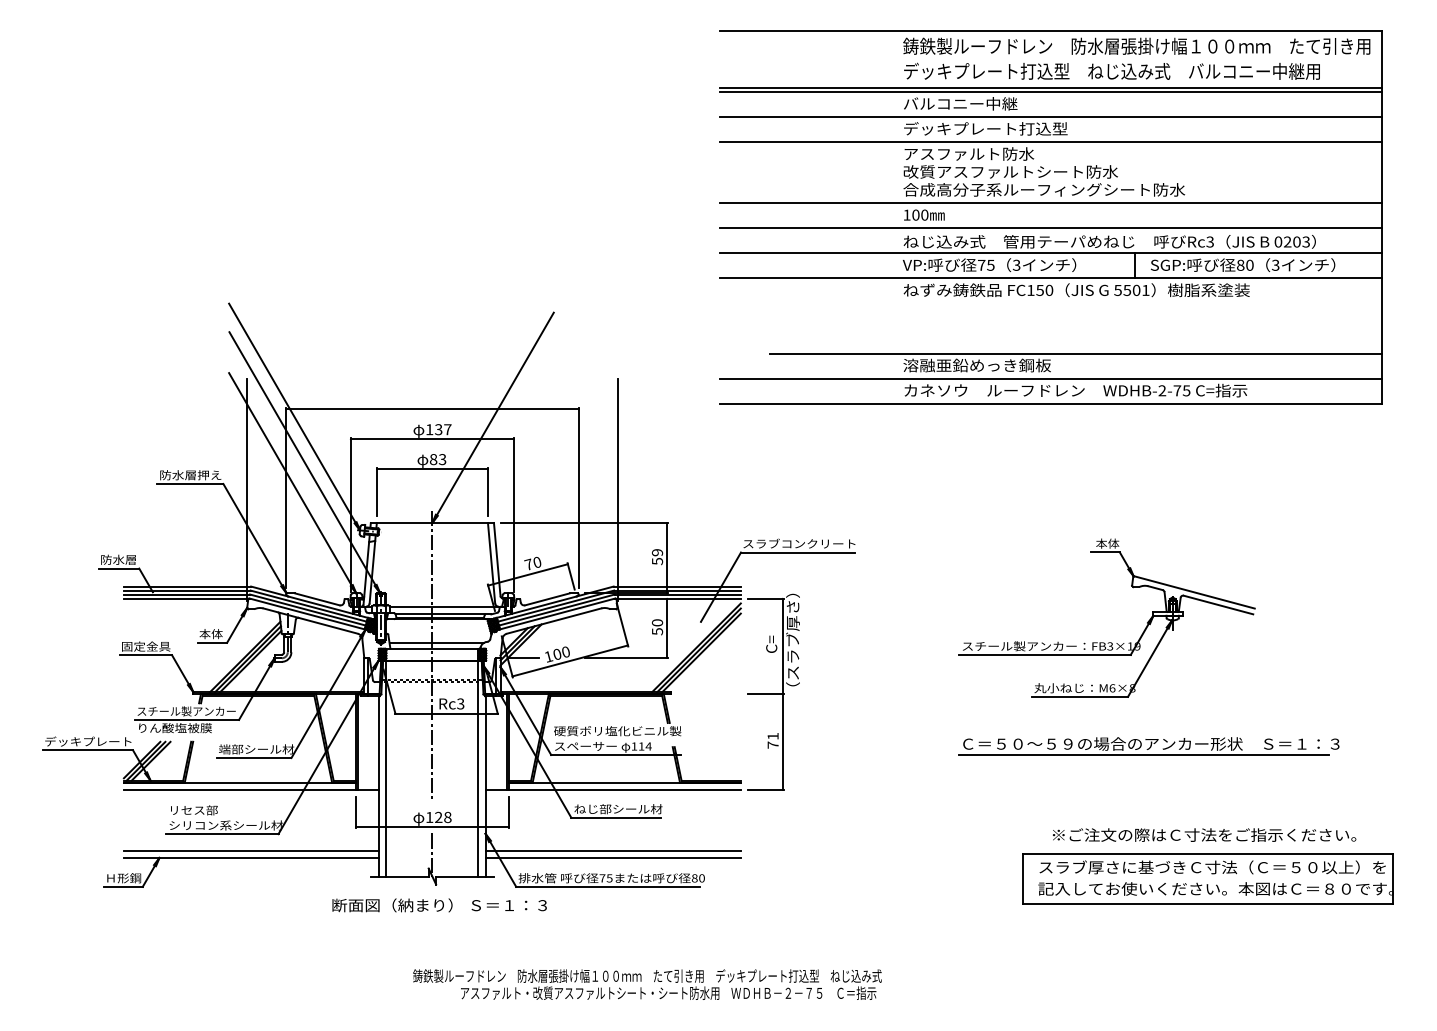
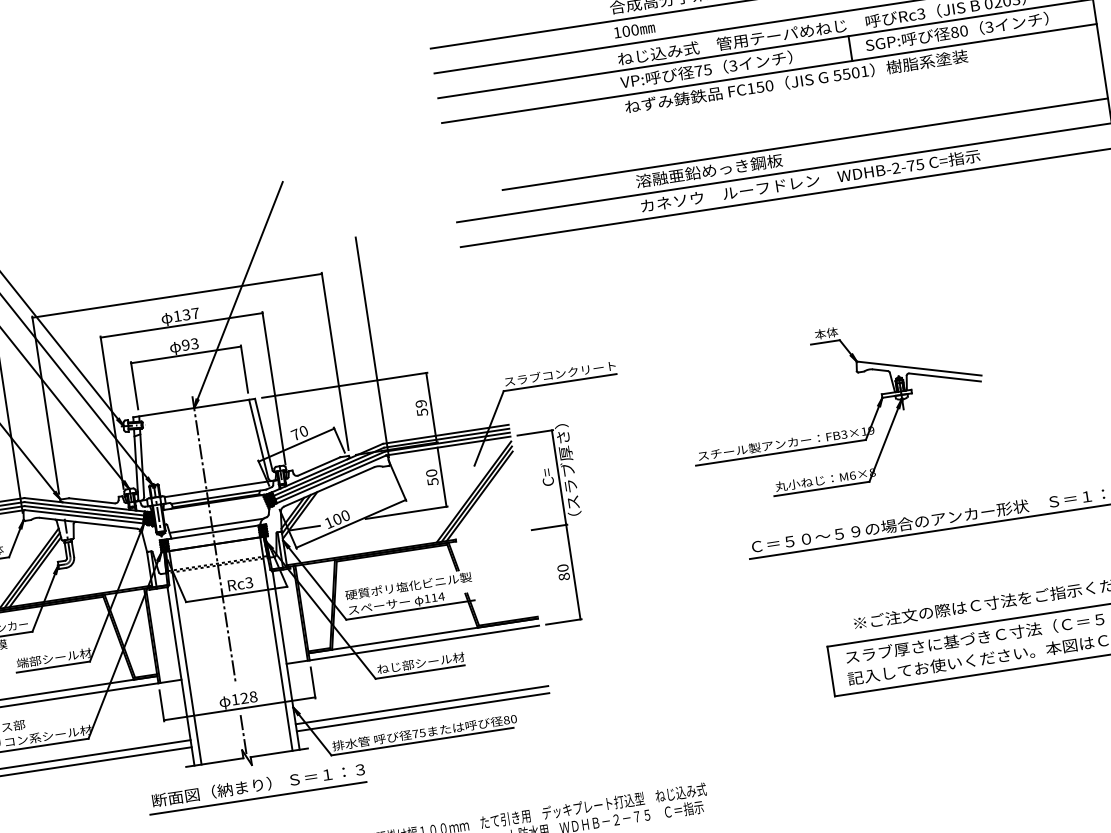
text: (433, 459) -> (185, 345), 83 -> 93
part: (1104, 642) -> (838, 431), moved
text: (772, 740) -> (562, 572), 71 -> 80
line: (437, 918) -> (258, 798), added

